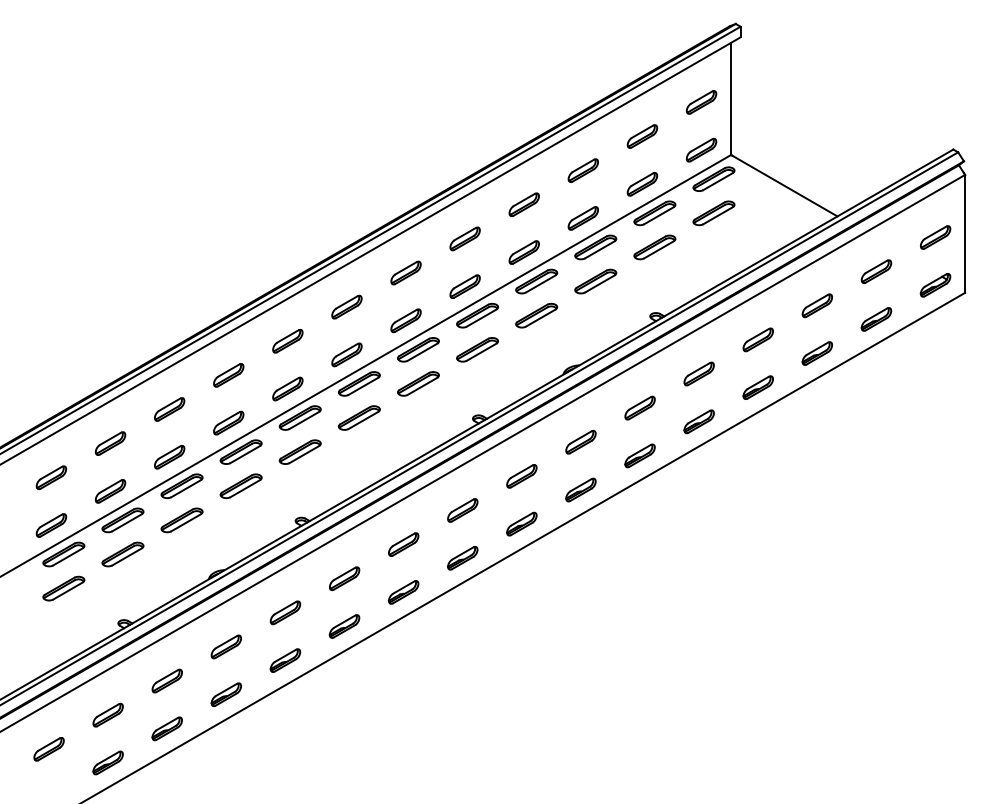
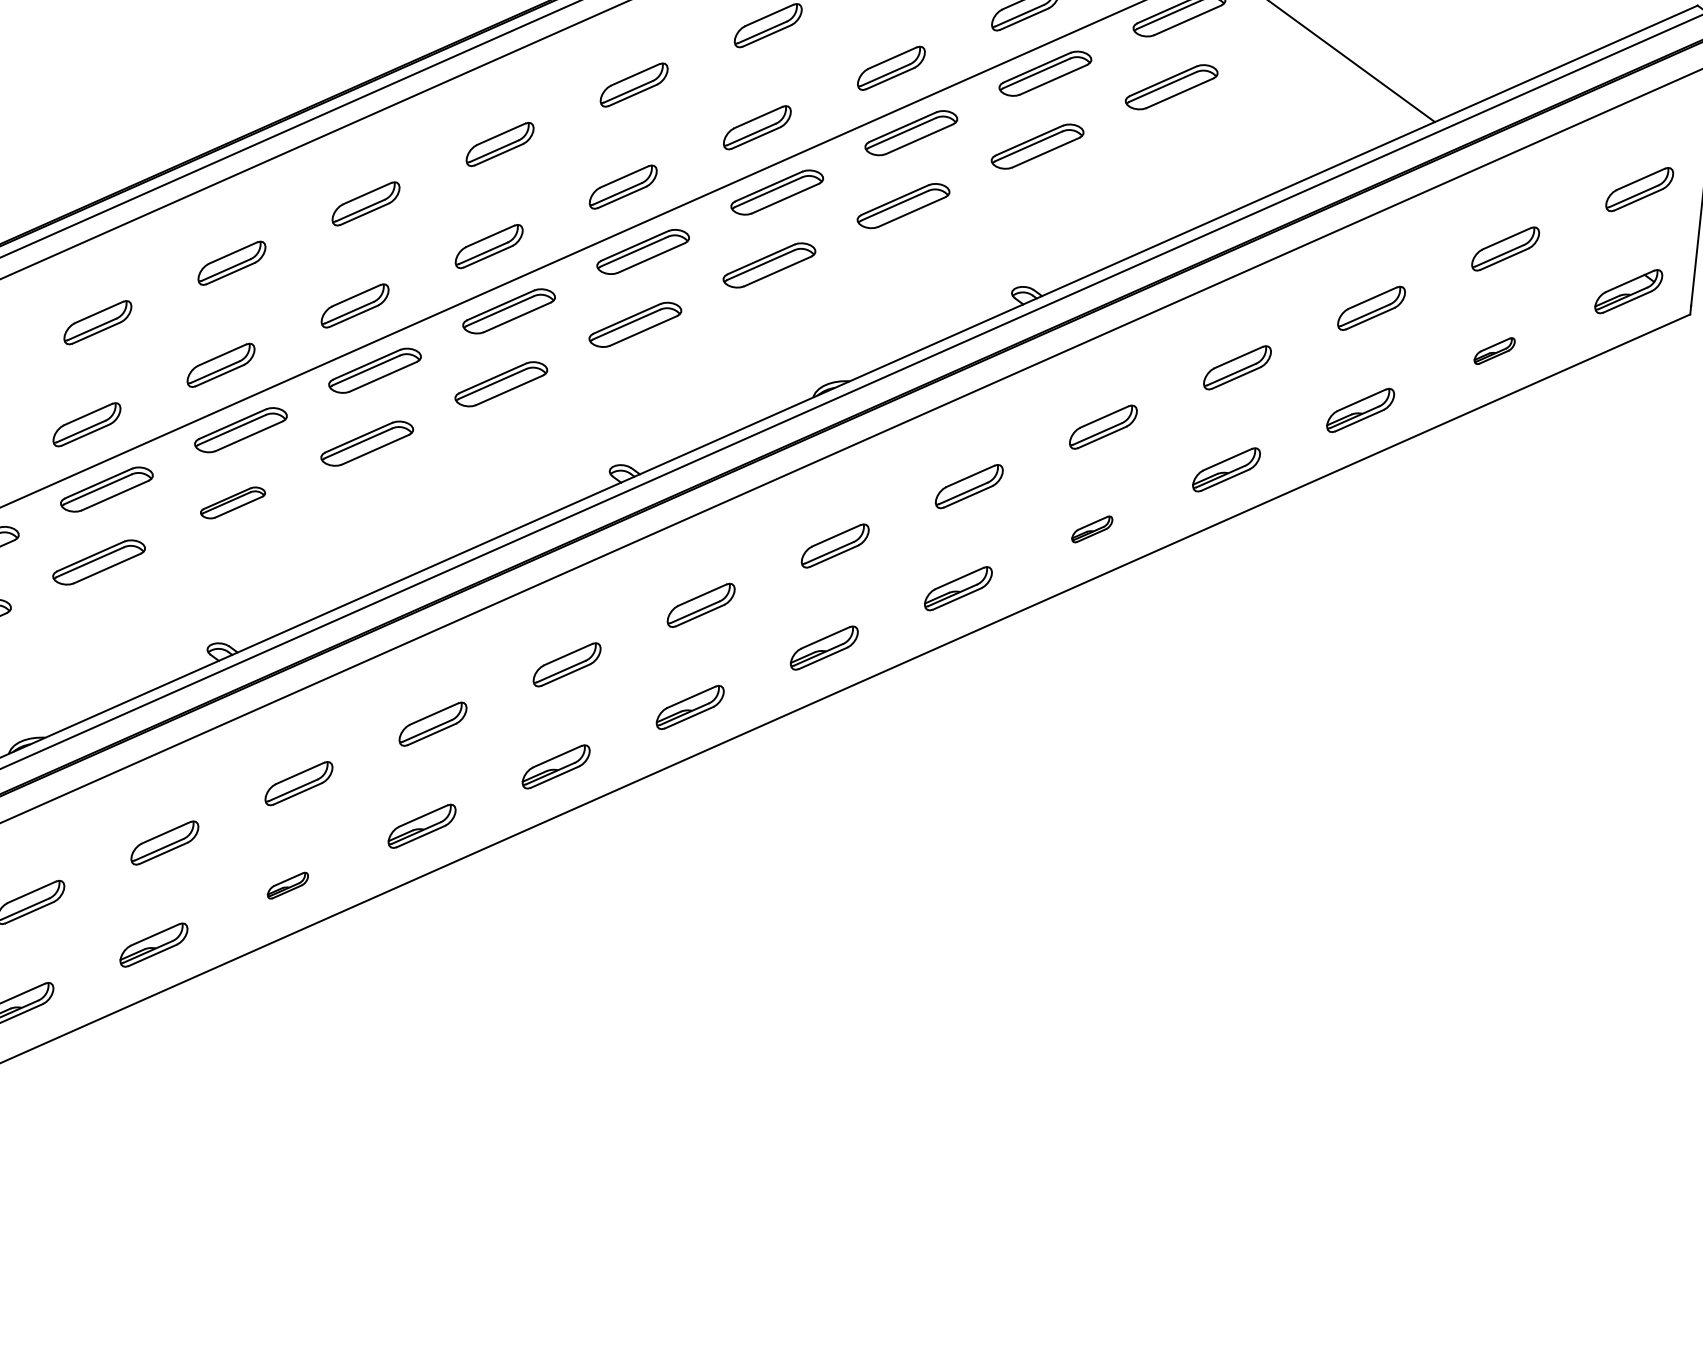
part: (876, 319) -> (1494, 351), size x0.6
part: (698, 421) -> (1091, 528), size x0.6
part: (299, 451) -> (231, 501), size x0.7
part: (344, 626) -> (287, 885), size x0.6

